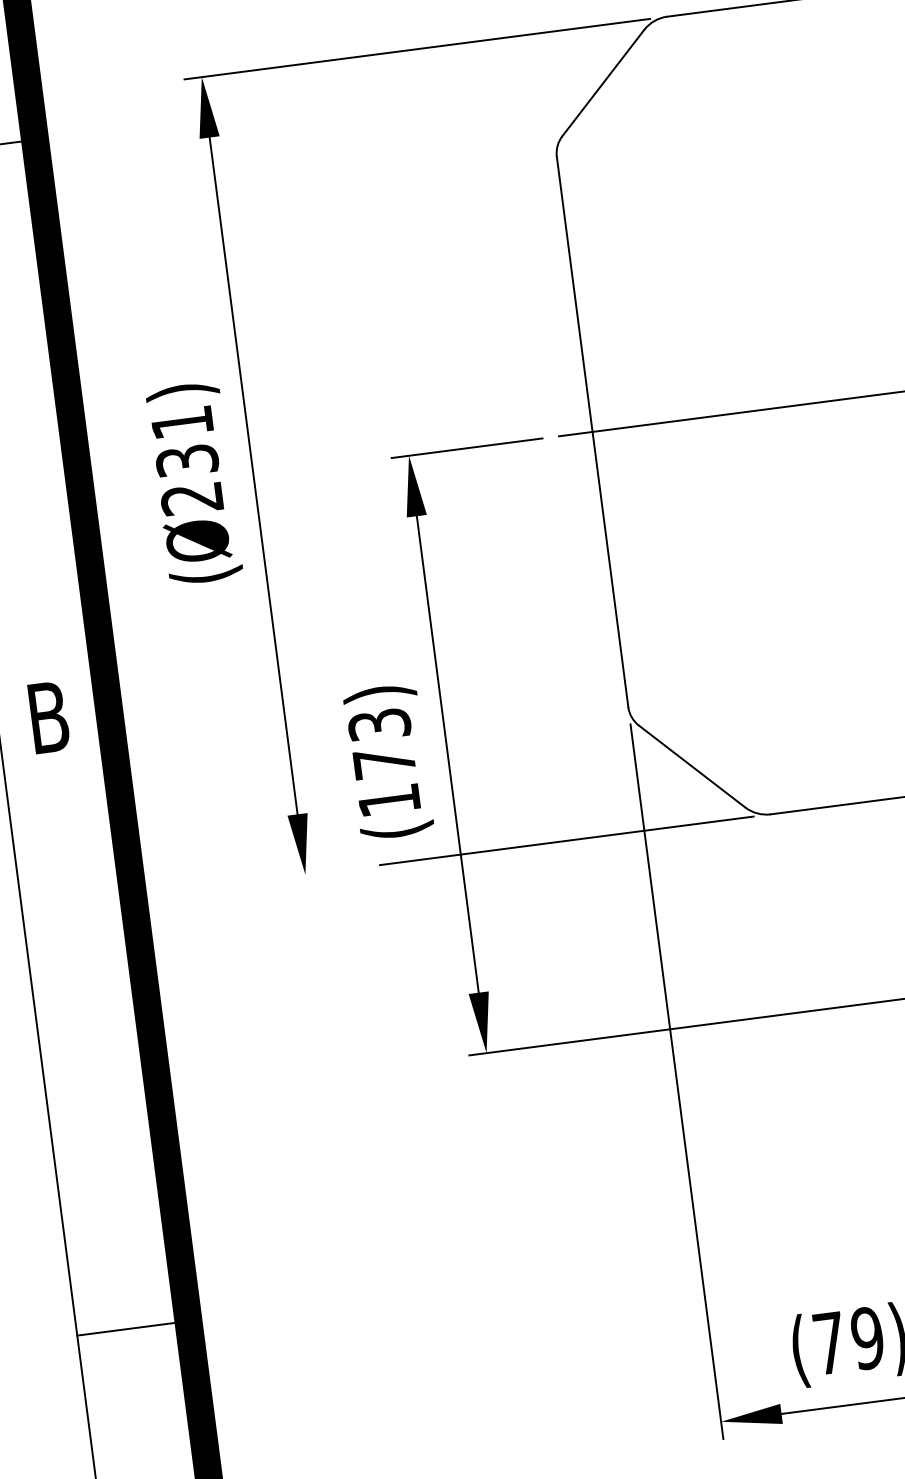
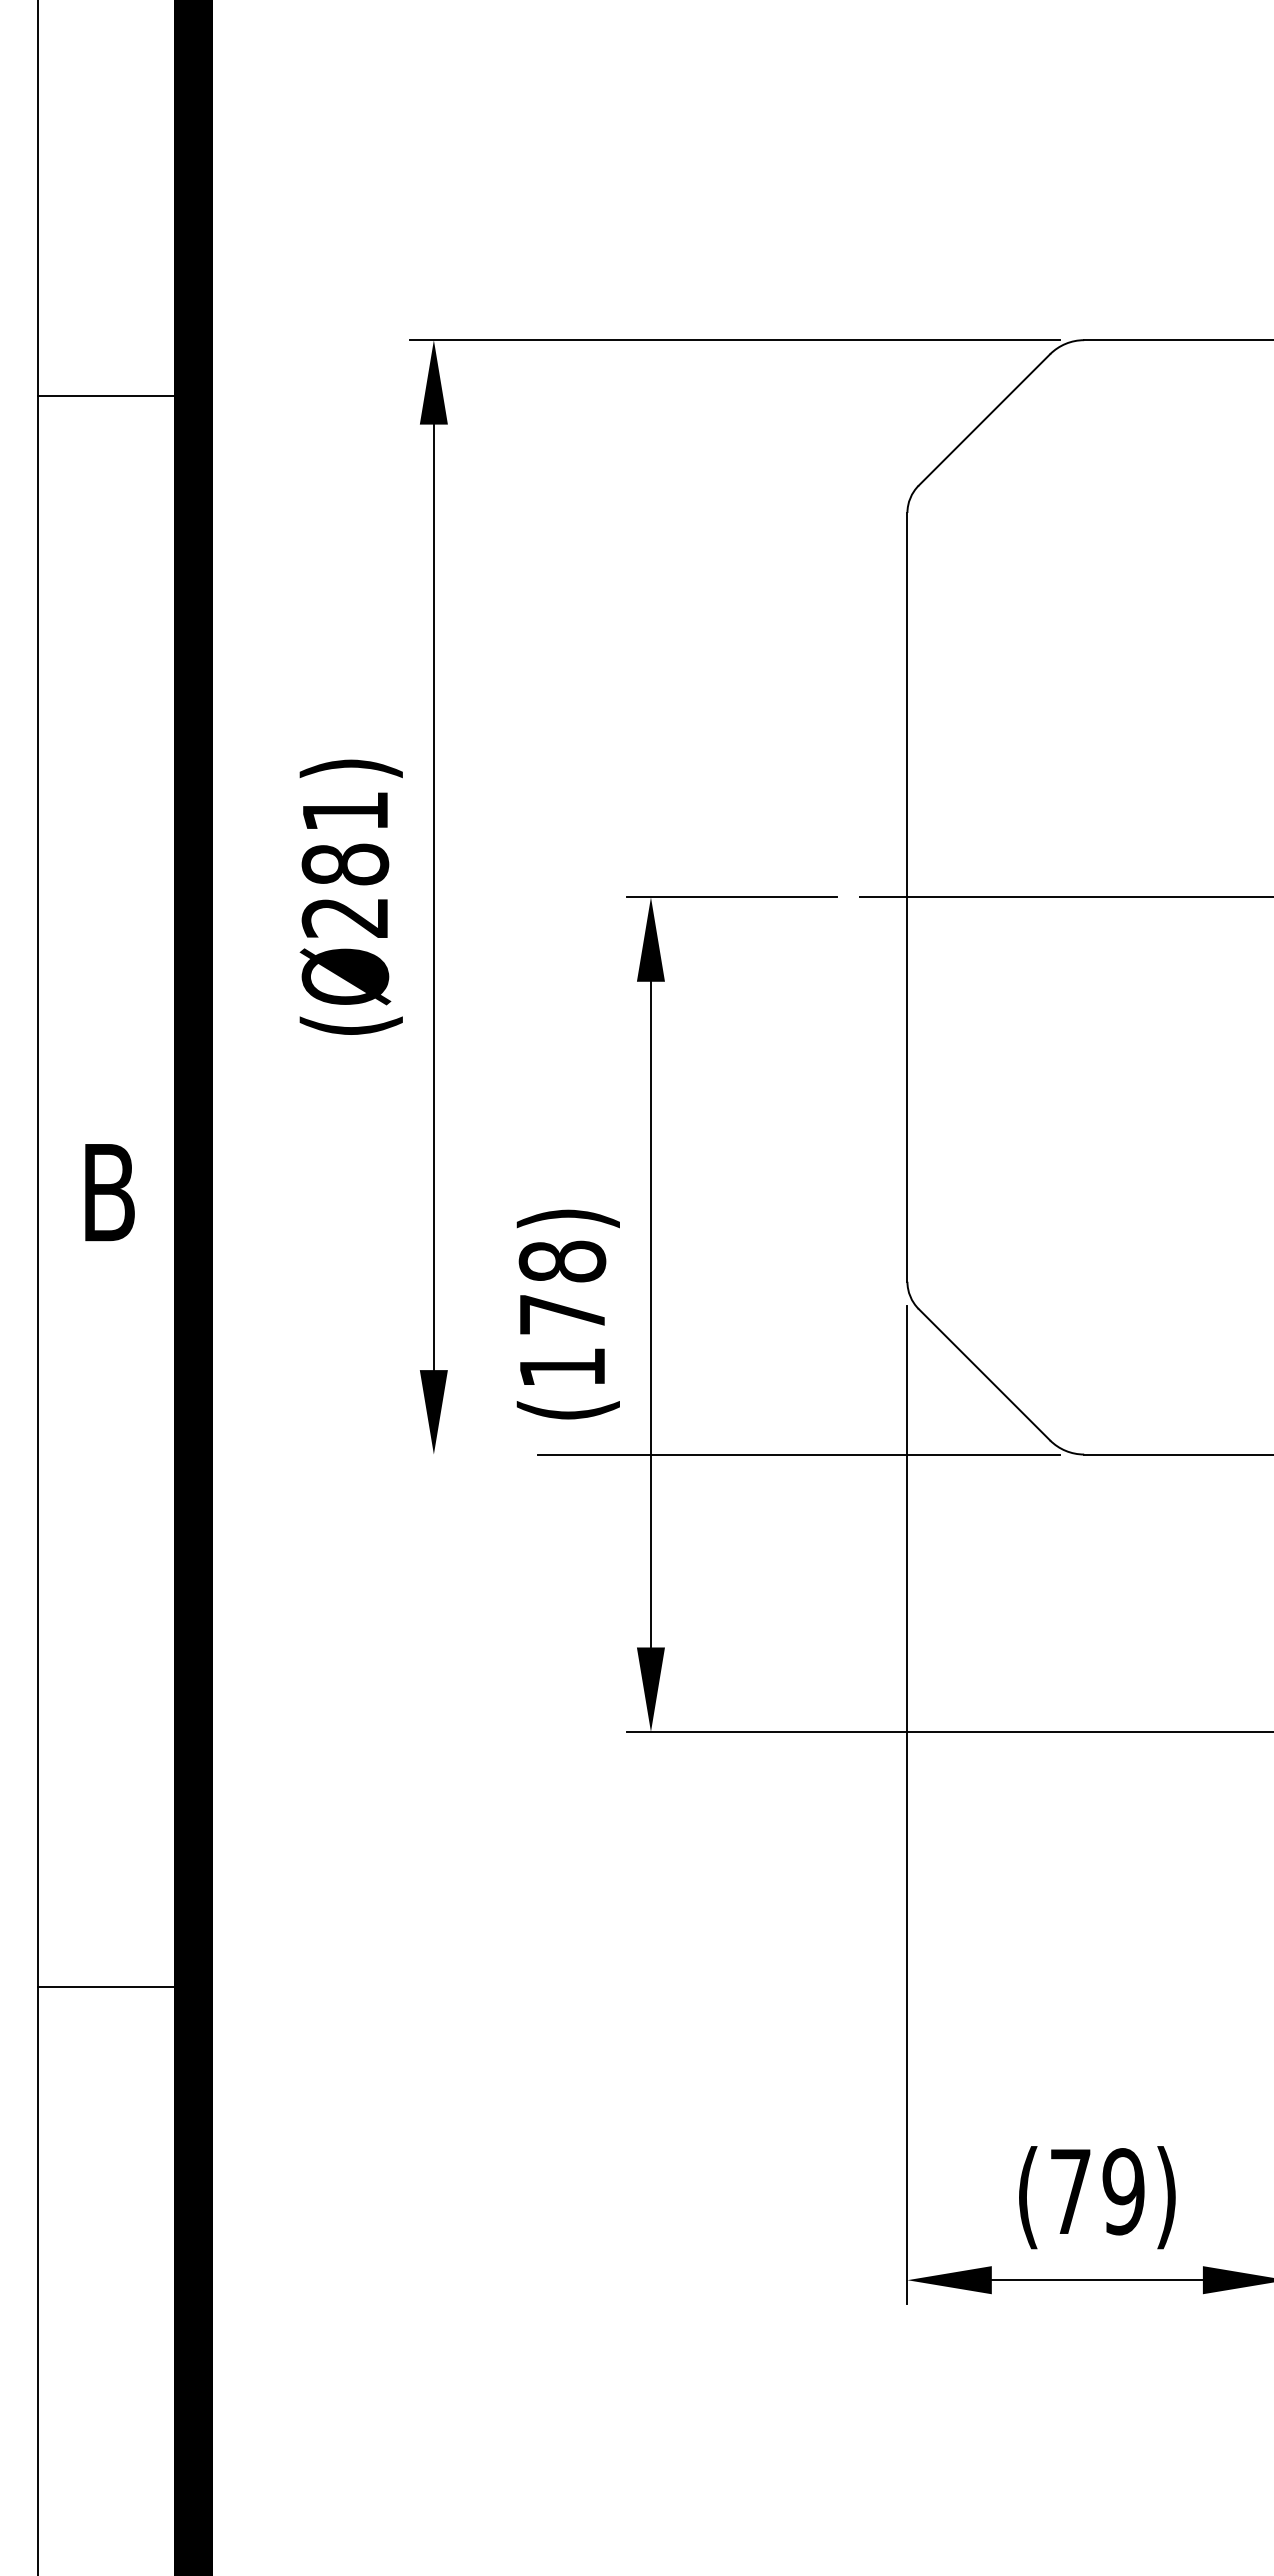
text: (187, 460) -> (345, 864), (Ø231) -> (Ø281)
text: (379, 724) -> (562, 1261), (173) -> (178)
line: (132, 1328) -> (115, 1986), moved

